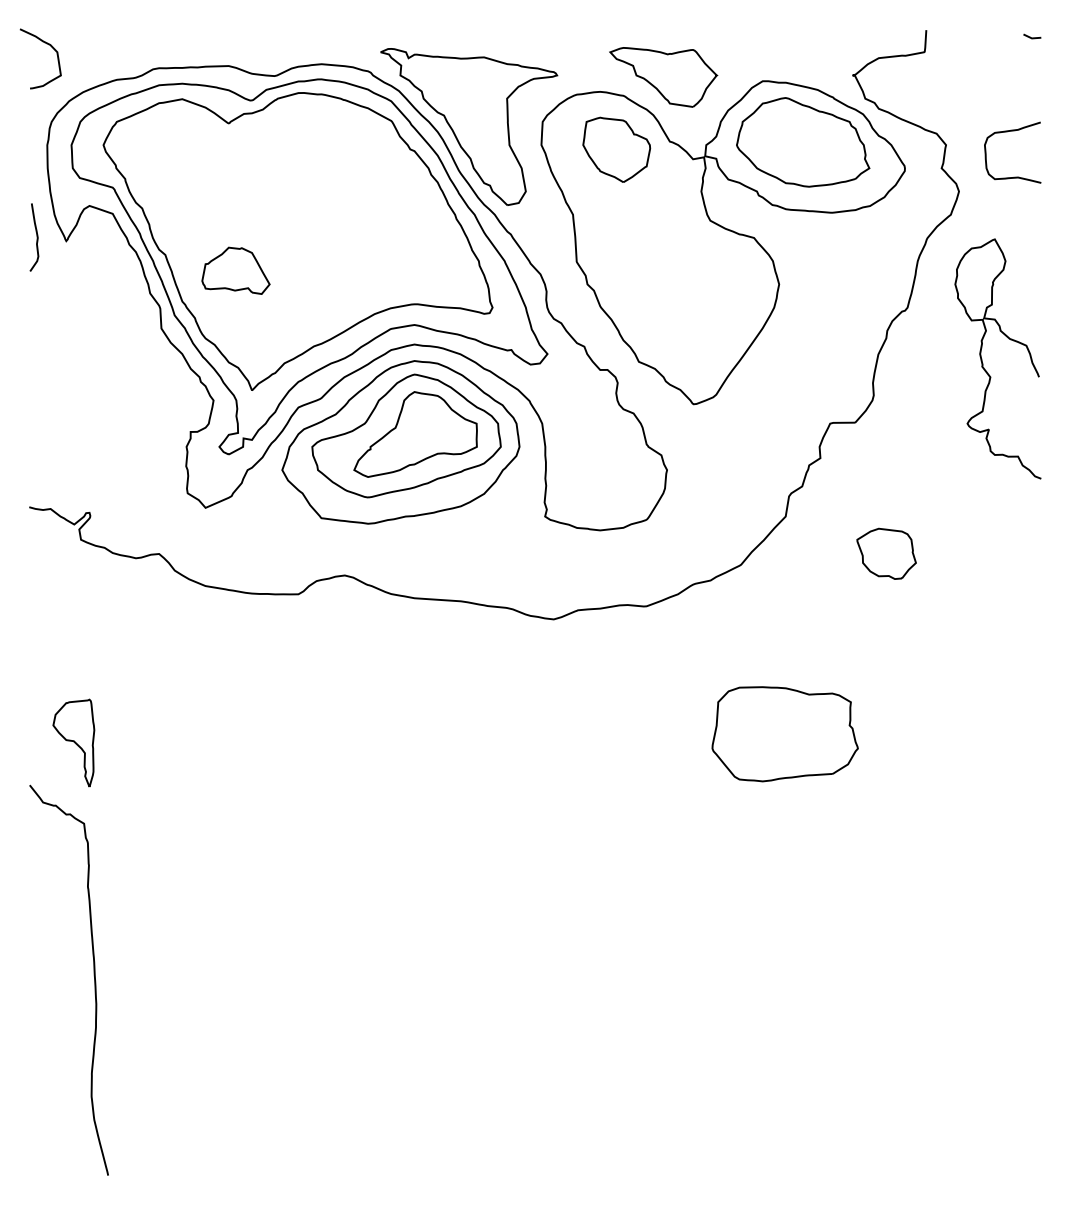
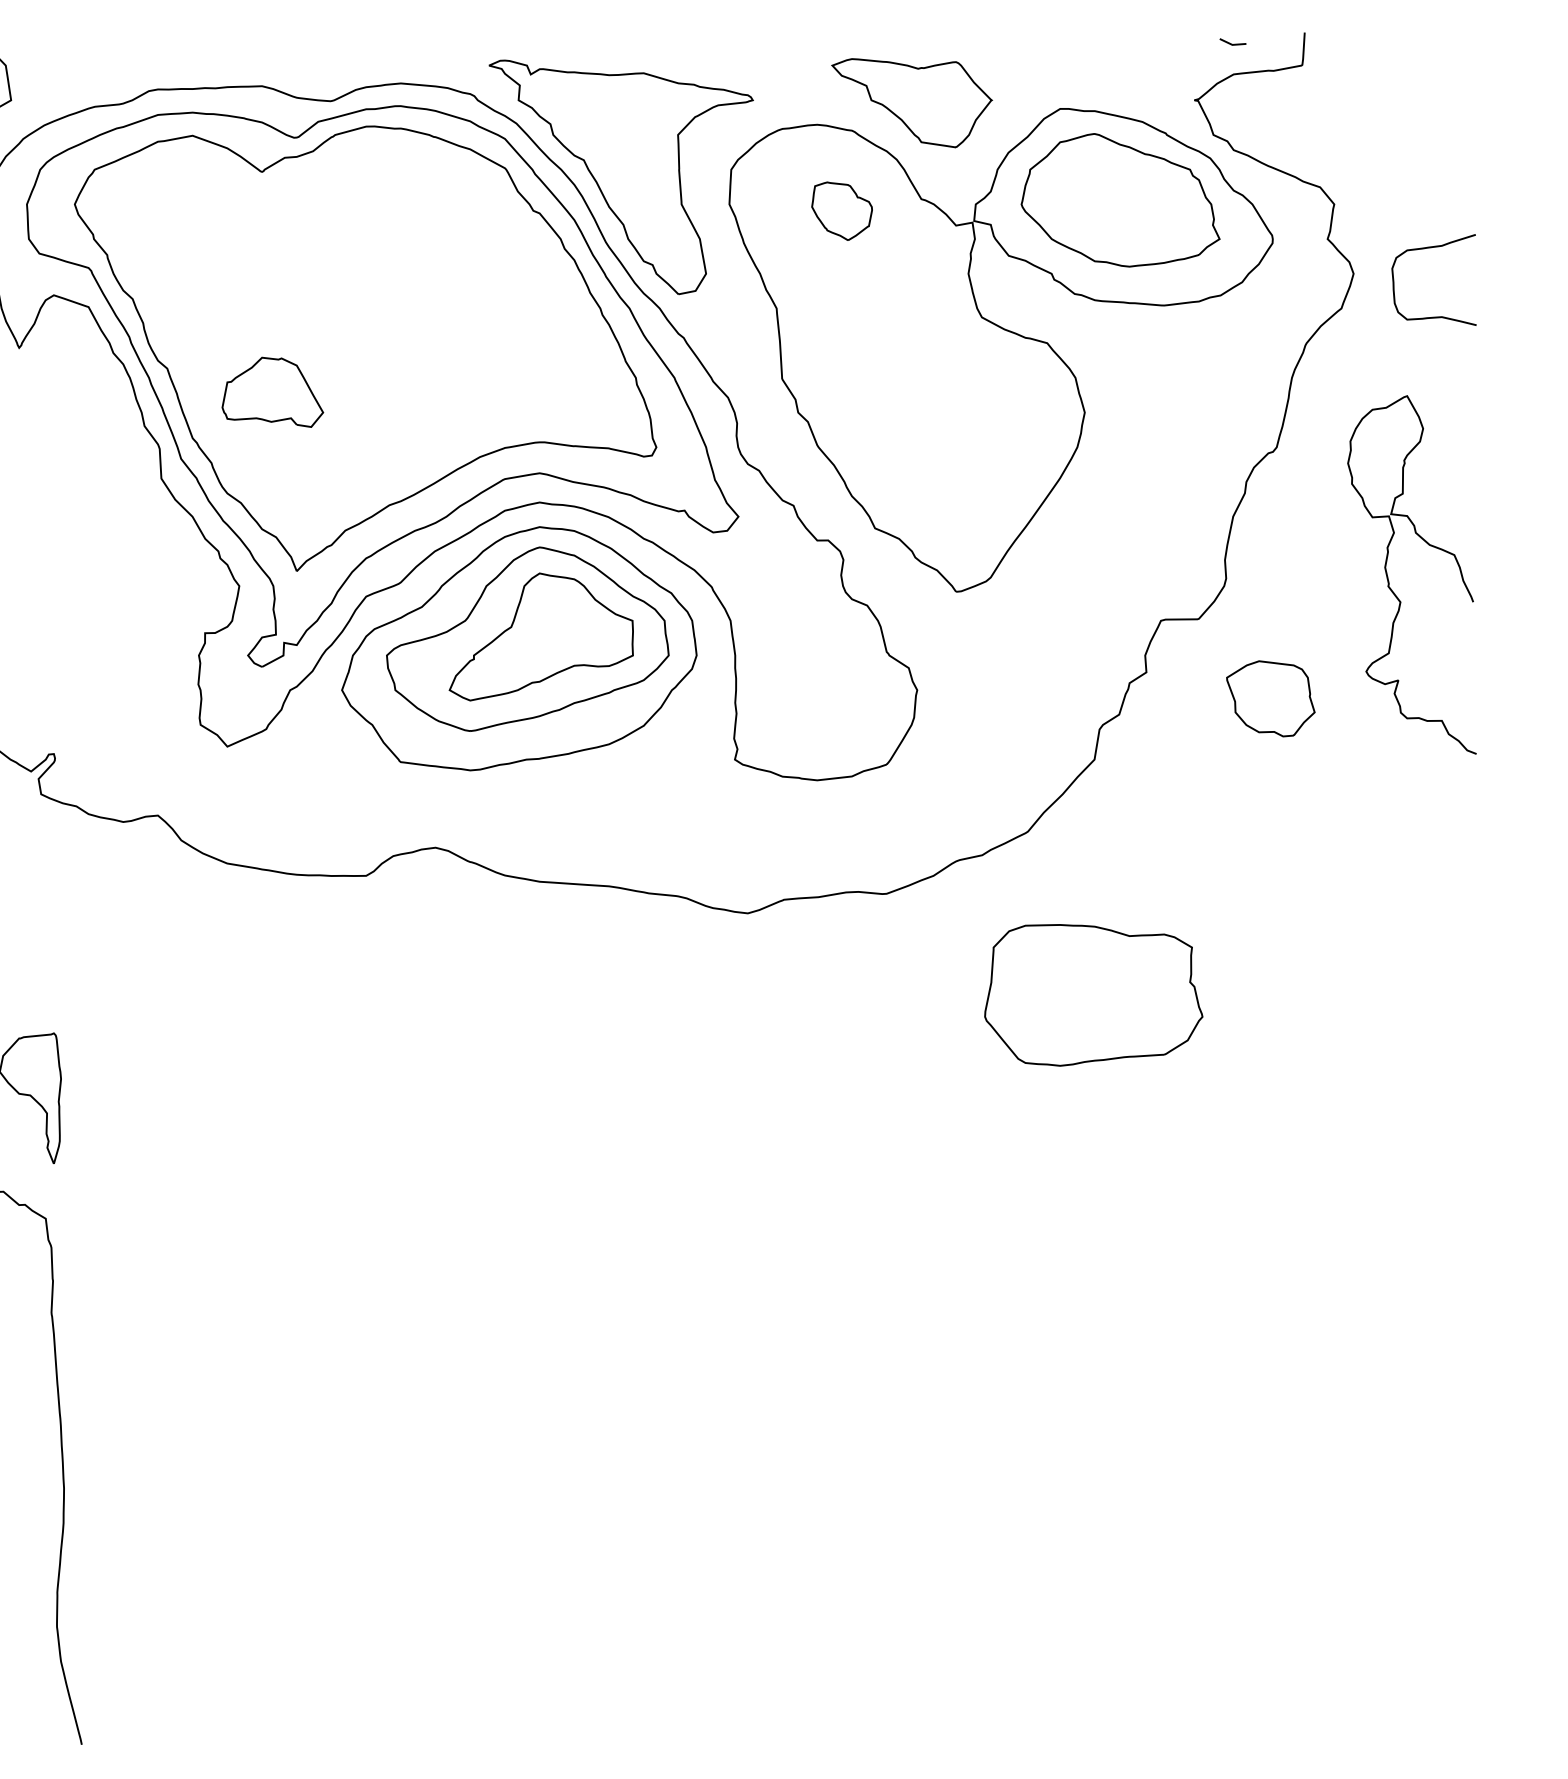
line: (1032, 37) -> (1233, 43), moved
curve: (1007, 132) -> (1426, 249), moved
part: (616, 149) -> (841, 210), size x0.6
curve: (983, 363) -> (1390, 581), moved
part: (886, 553) -> (1270, 698), moved
part: (784, 734) -> (1092, 995), moved

